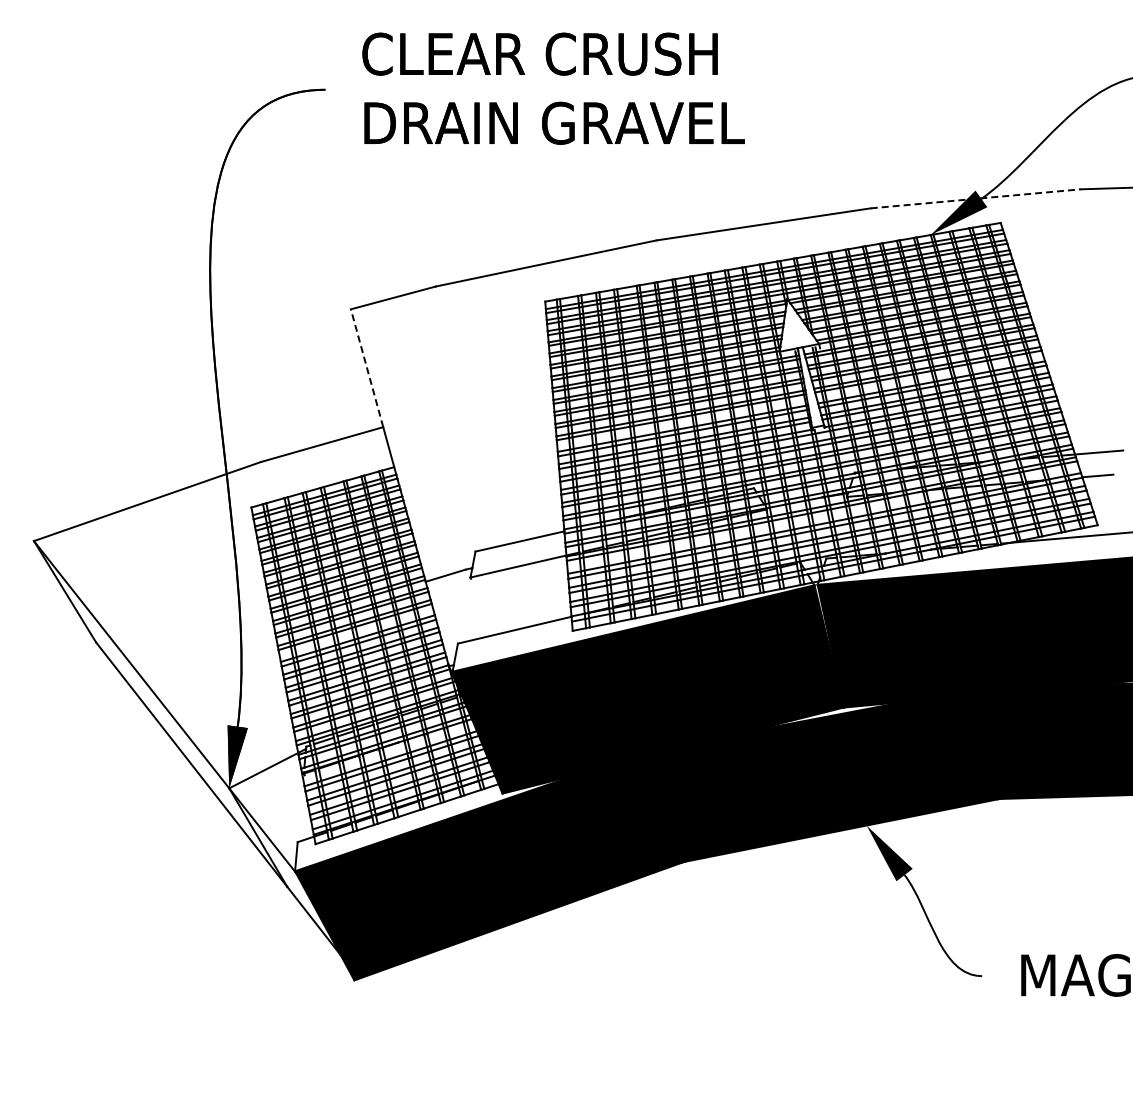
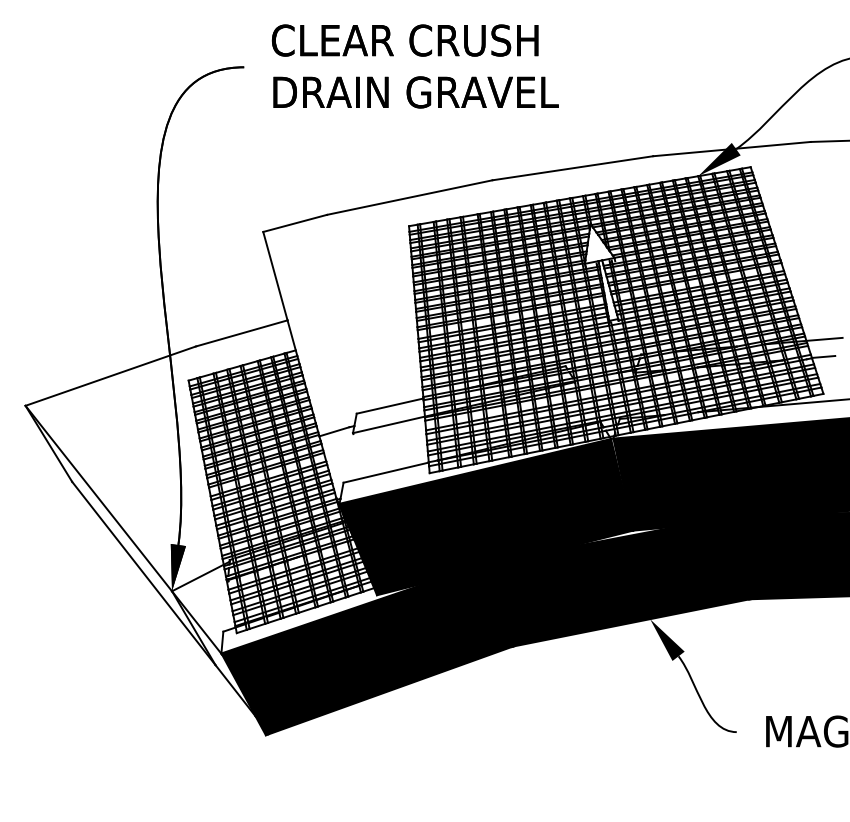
line: (976, 198) -> (732, 148), dashed -> solid
line: (366, 367) -> (274, 275), dashed -> solid

